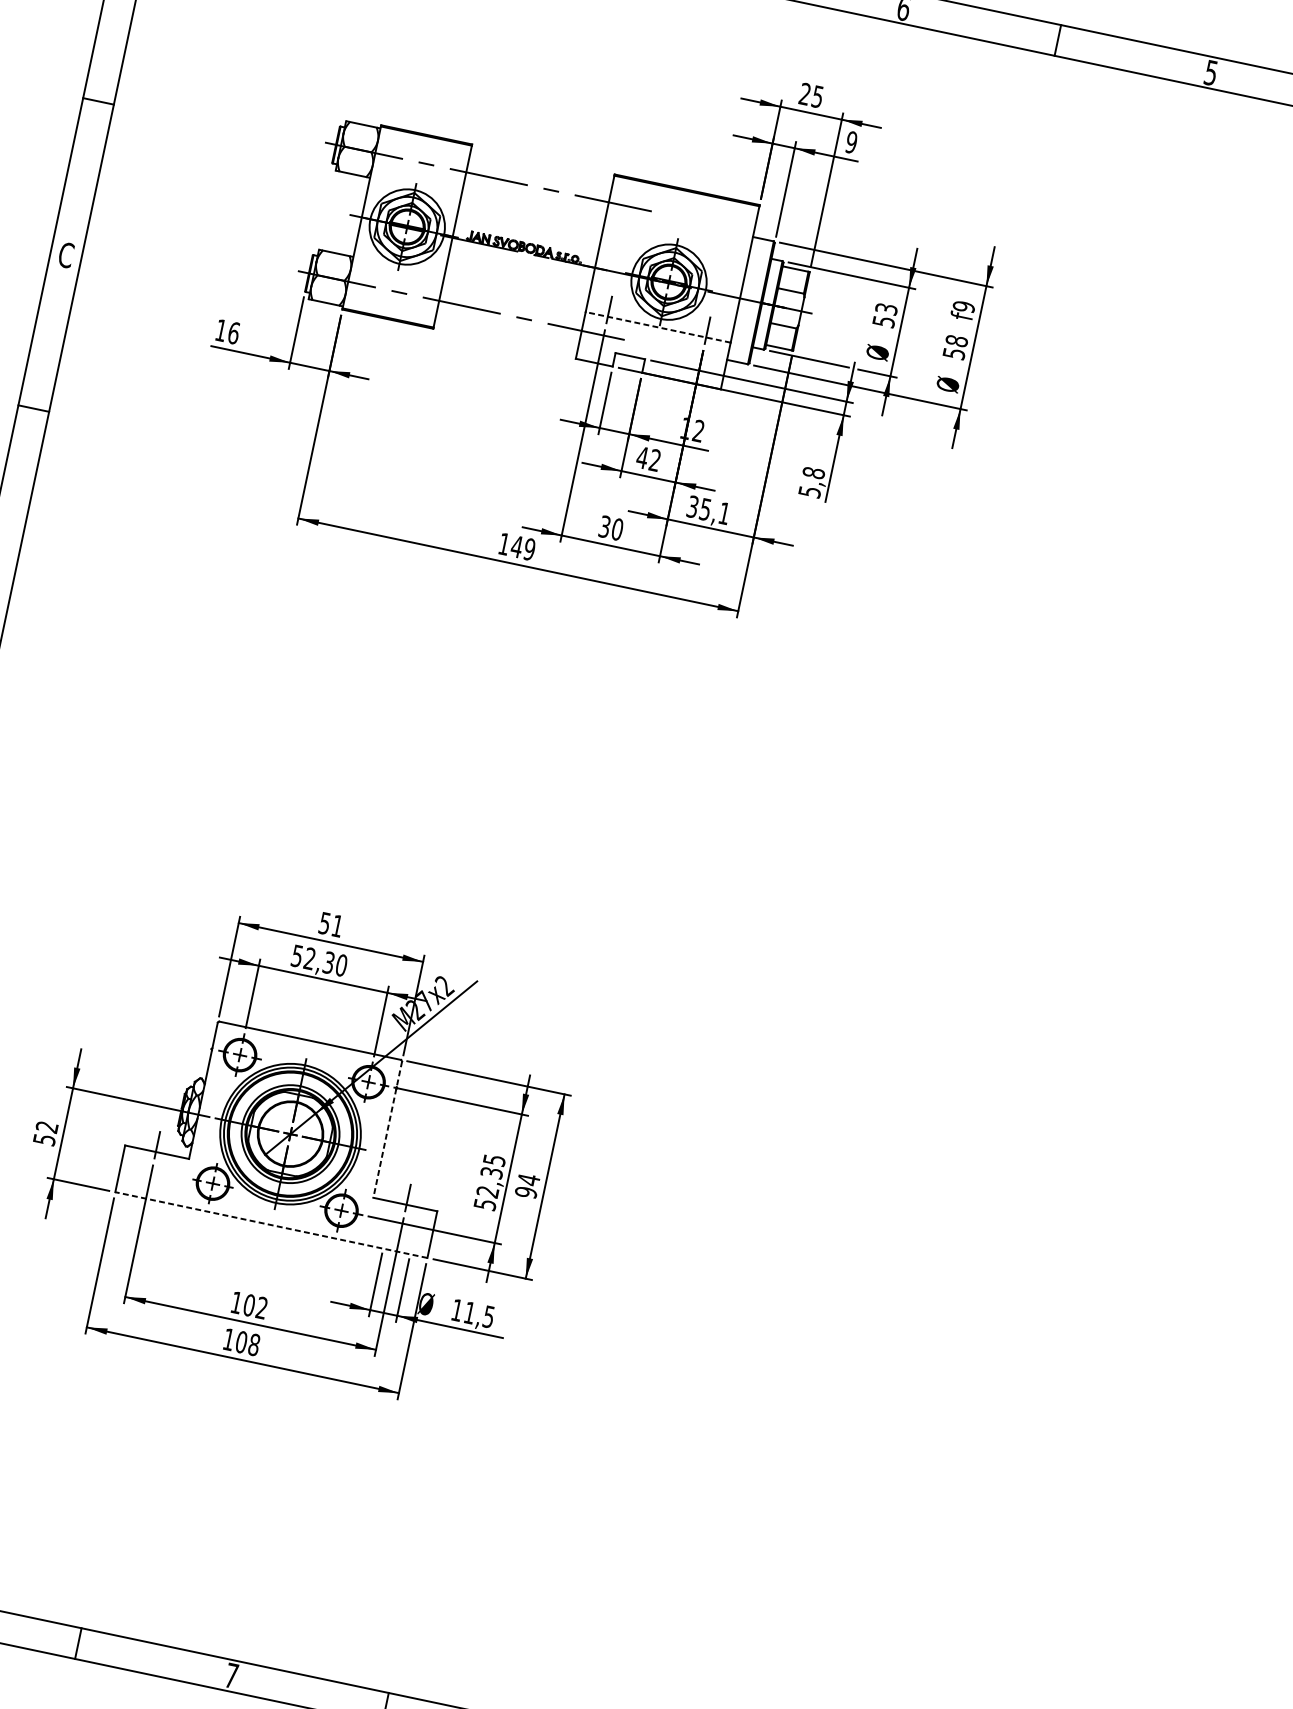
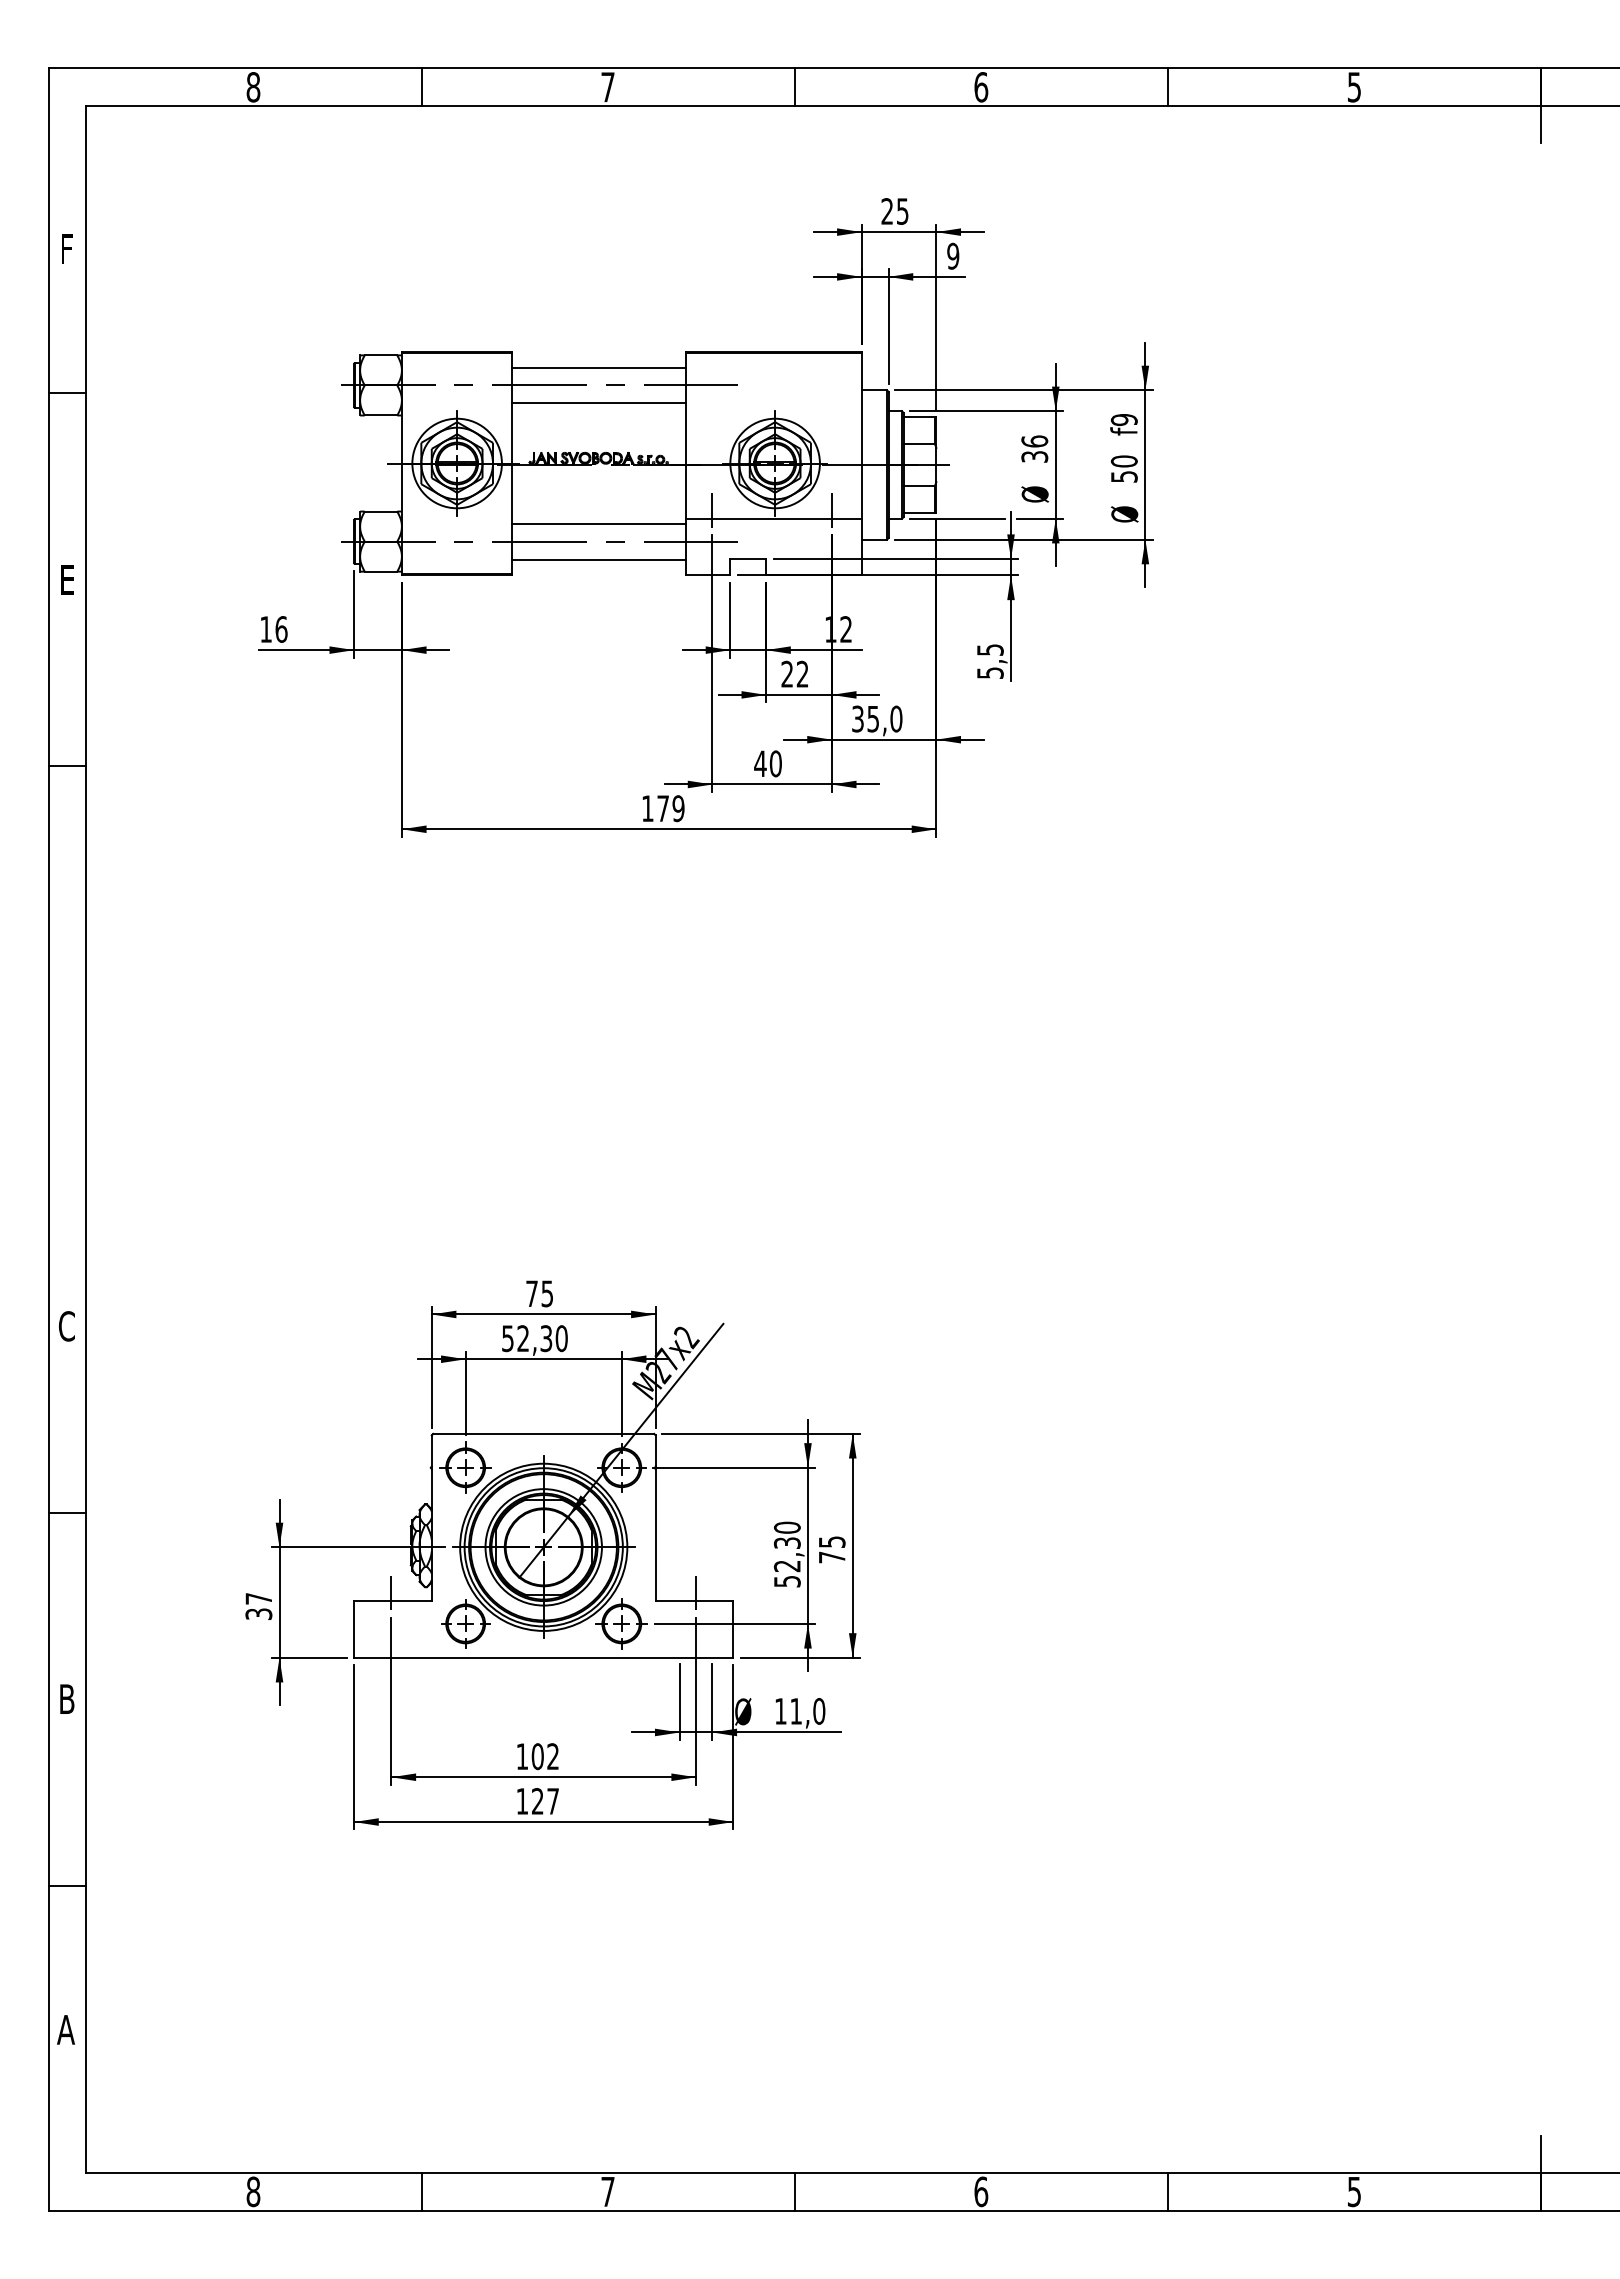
line: (540, 172) -> (598, 367), added
line: (534, 202) -> (598, 403), added
text: (66, 254) -> (67, 579), C -> E
line: (513, 300) -> (598, 523), added
text: (885, 314) -> (1034, 448), 53 -> 36
line: (658, 327) -> (773, 518), dashed -> solid
line: (506, 330) -> (598, 559), added
text: (956, 341) -> (1124, 461), 58 -> 50
text: (642, 457) -> (787, 673), 42 -> 22
text: (814, 472) -> (990, 649), 5,8 -> 5,5
text: (724, 513) -> (896, 718), 35,1 -> 35,0
text: (604, 526) -> (760, 763), 30 -> 40
text: (516, 546) -> (662, 808), 149 -> 179
text: (331, 924) -> (539, 1293), 51 -> 75
line: (387, 1129) -> (655, 1518), dashed -> solid
text: (45, 1133) -> (258, 1606), 52 -> 37
text: (494, 1160) -> (787, 1527), 52,35 -> 52,30
text: (527, 1185) -> (831, 1549), 94 -> 75
line: (271, 1224) -> (543, 1657), dashed -> solid
text: (489, 1317) -> (819, 1711), 11,5 -> 11,0
text: (247, 1343) -> (545, 1801), 108 -> 127

